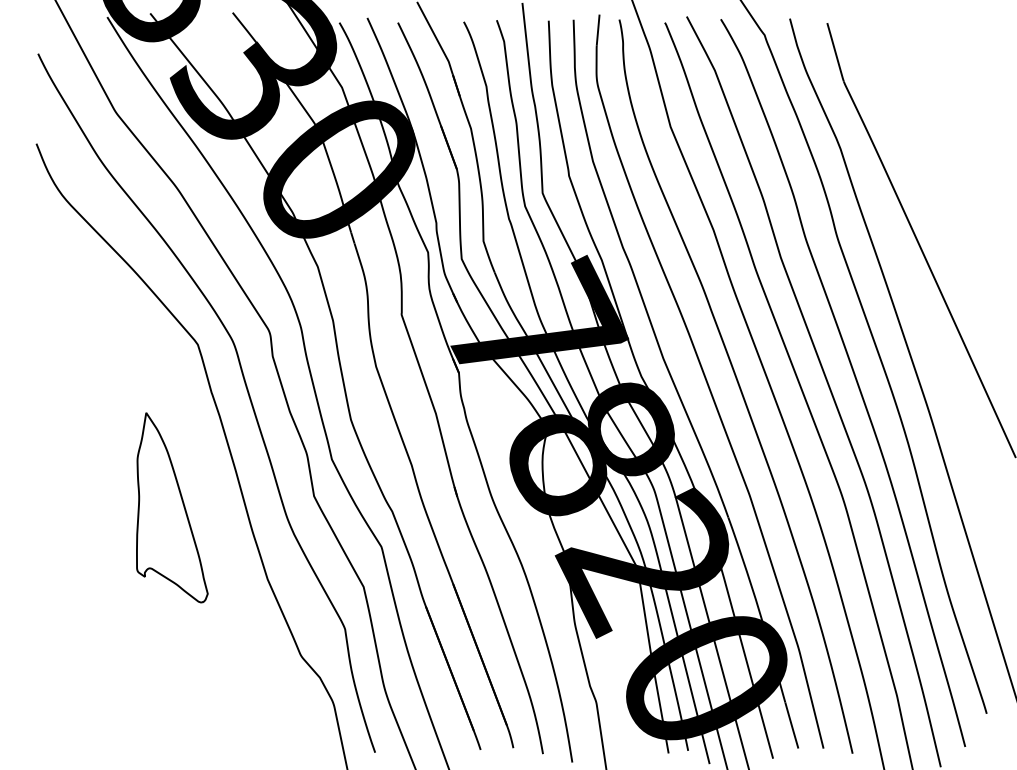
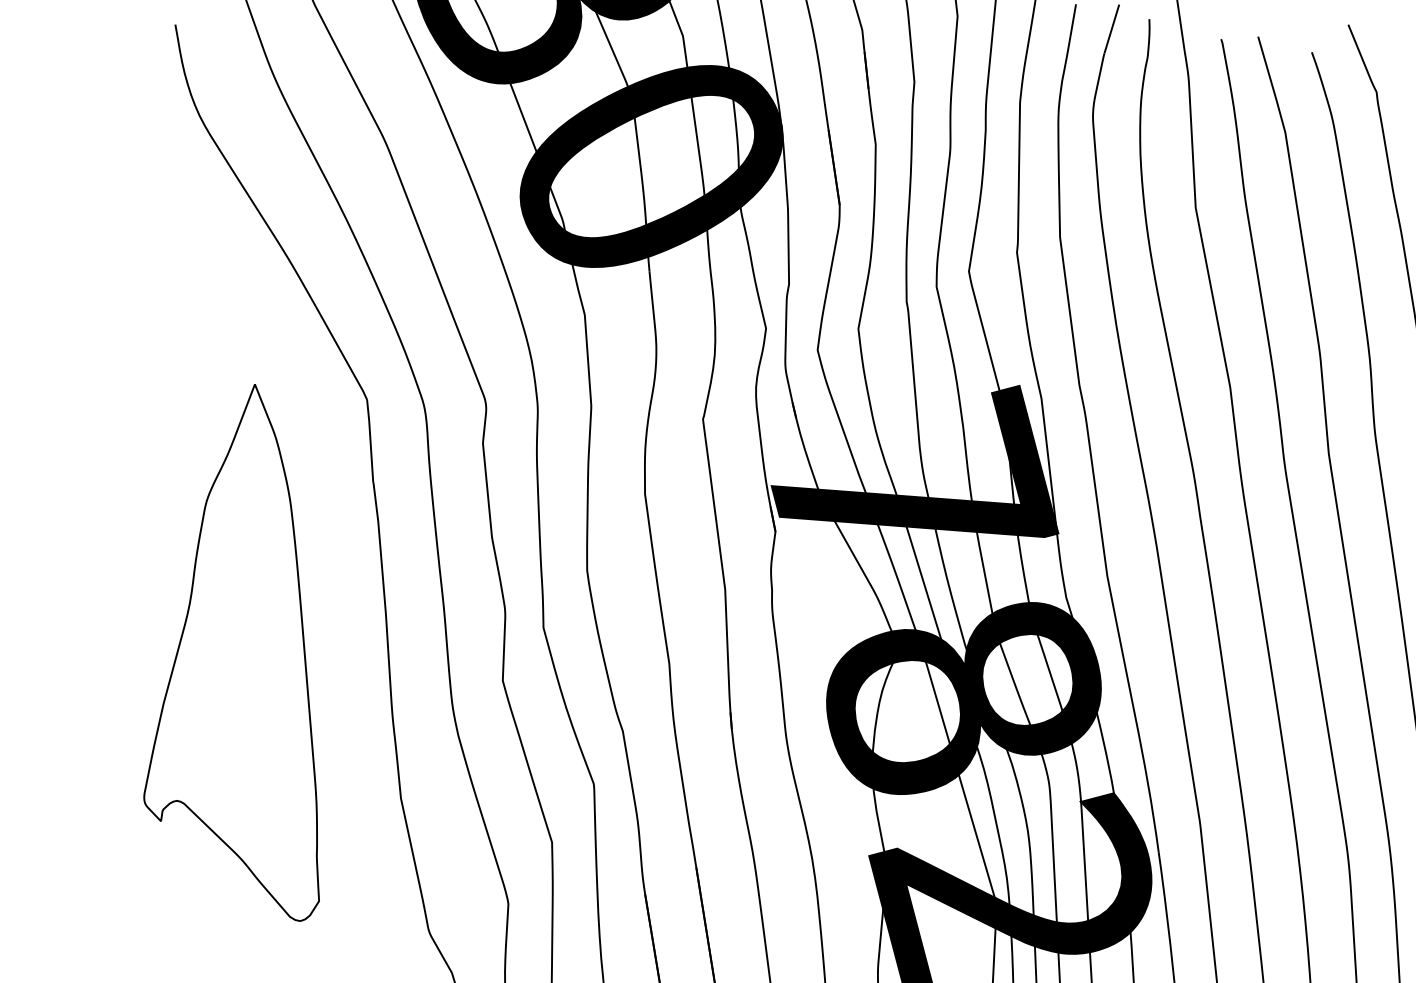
part: (172, 507) -> (272, 651), size x1.67

